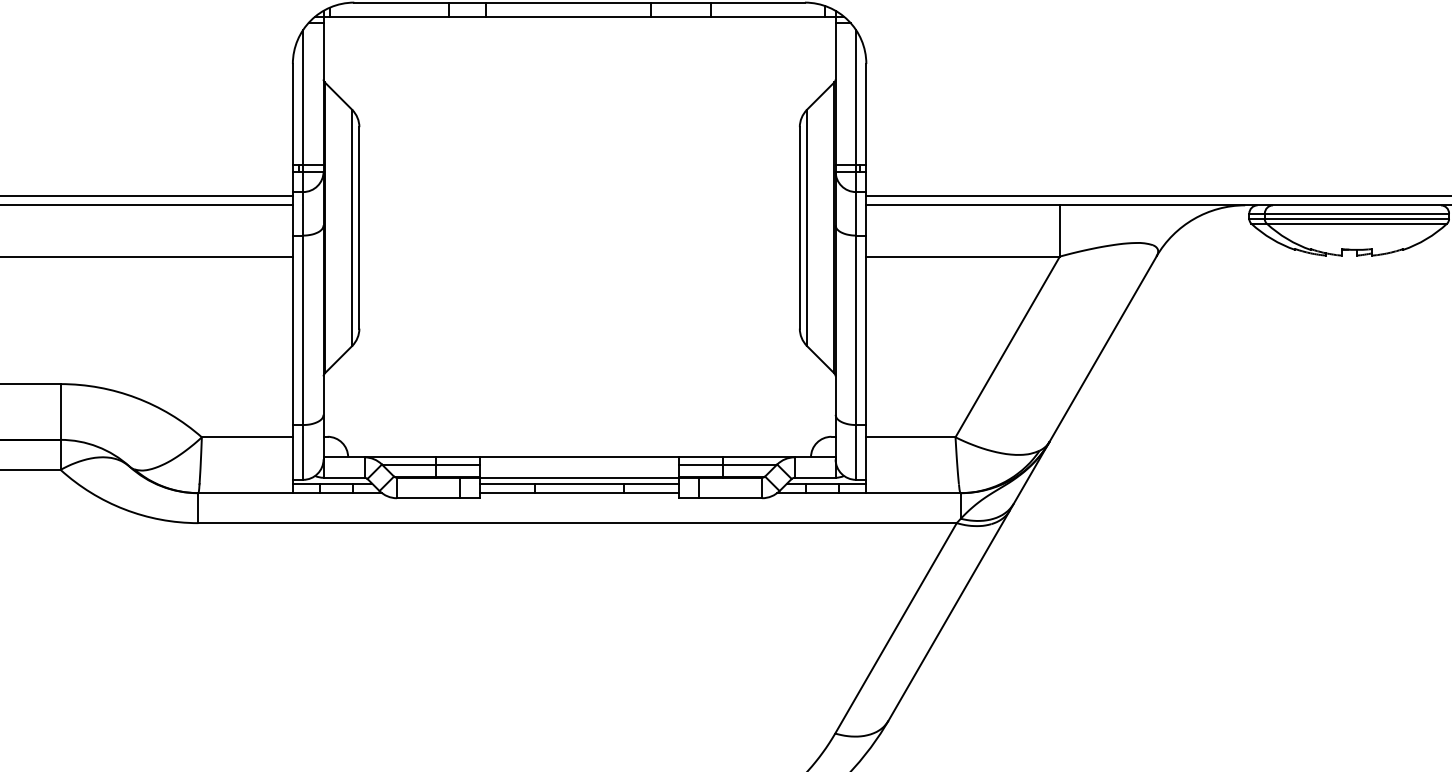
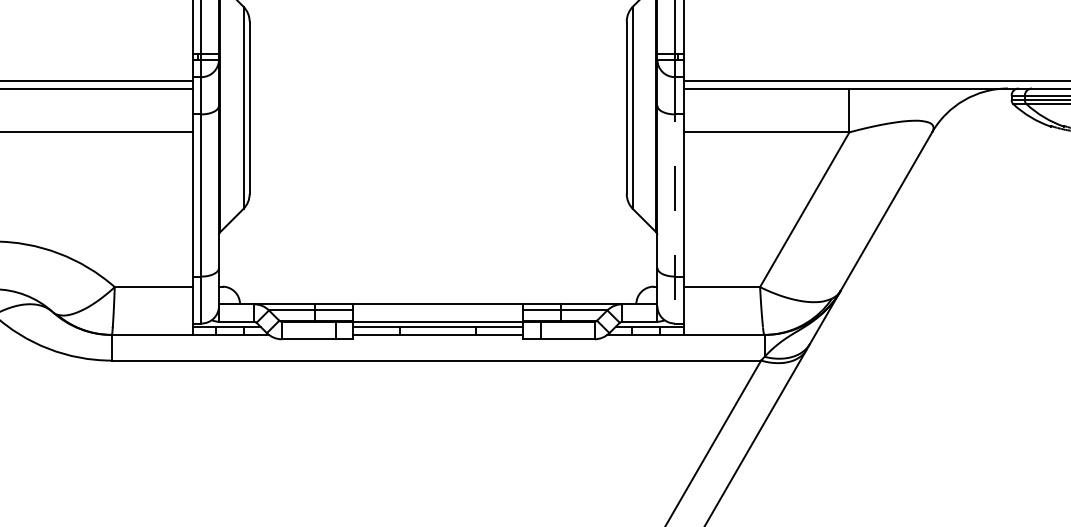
line: (856, 335) -> (675, 199), solid -> dashed

